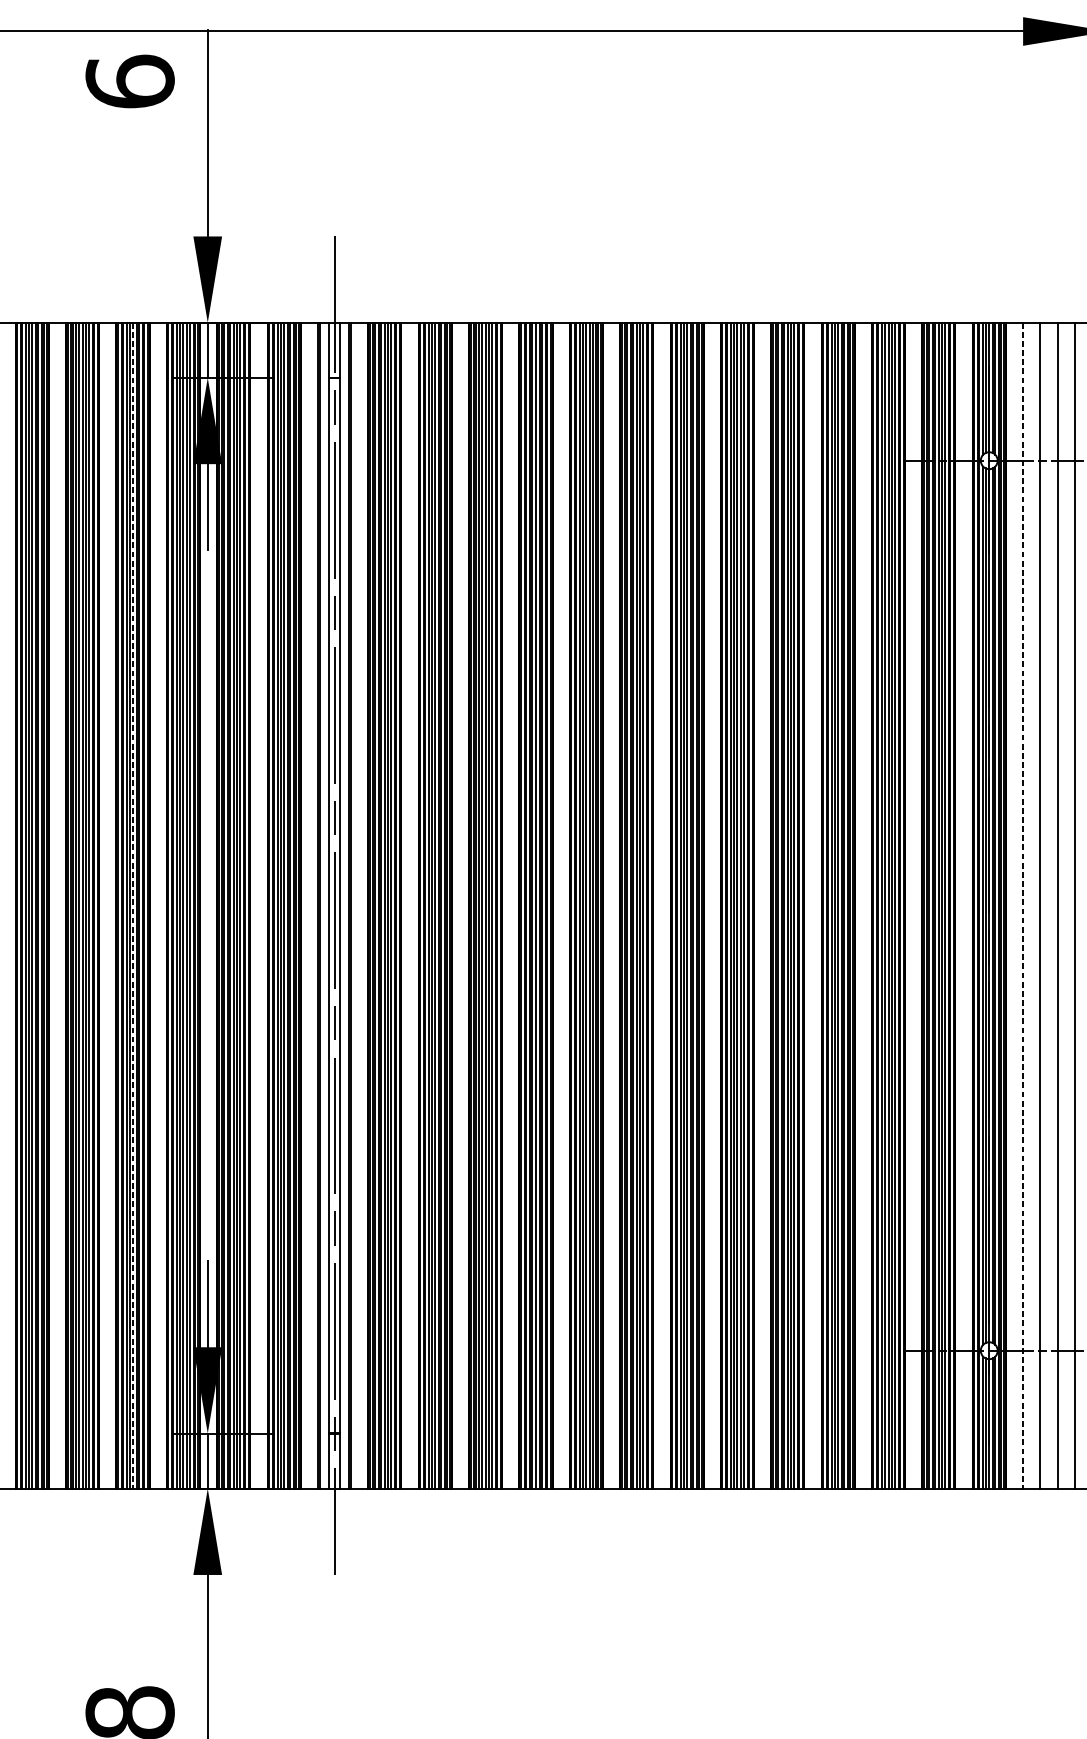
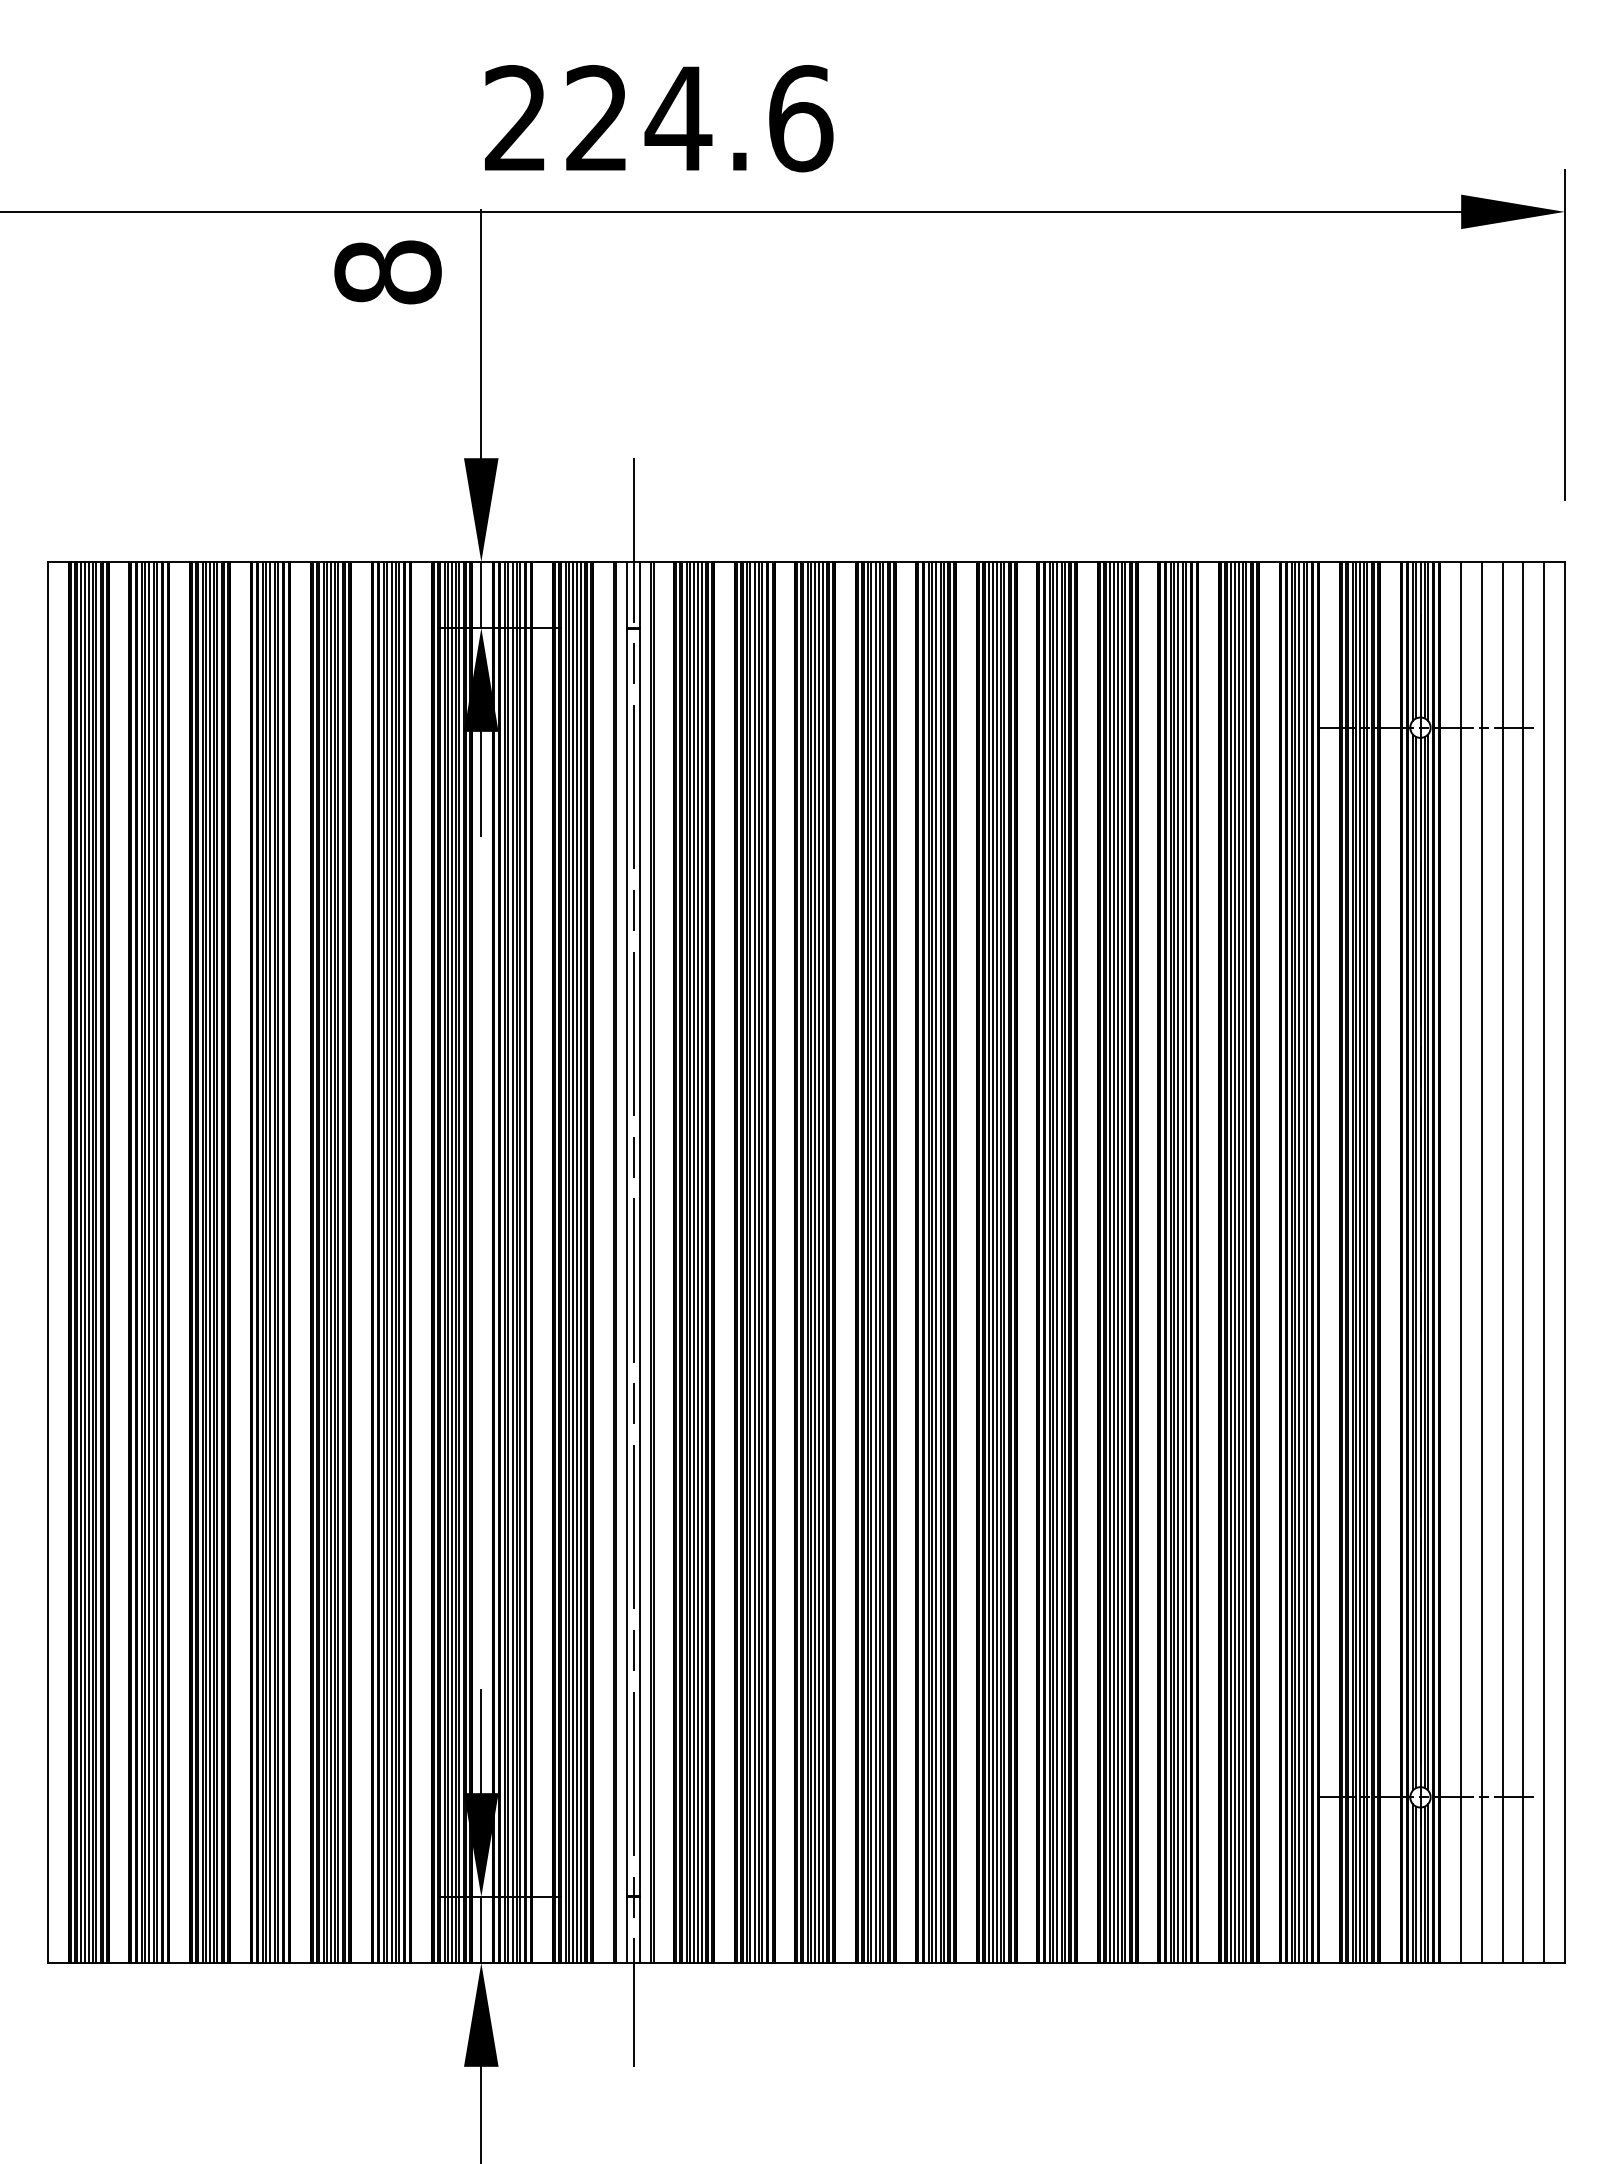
text: (129, 81) -> (387, 271), 6 -> 8
line: (133, 905) -> (391, 1262), dashed -> solid
line: (1023, 905) -> (1461, 1262), dashed -> solid

